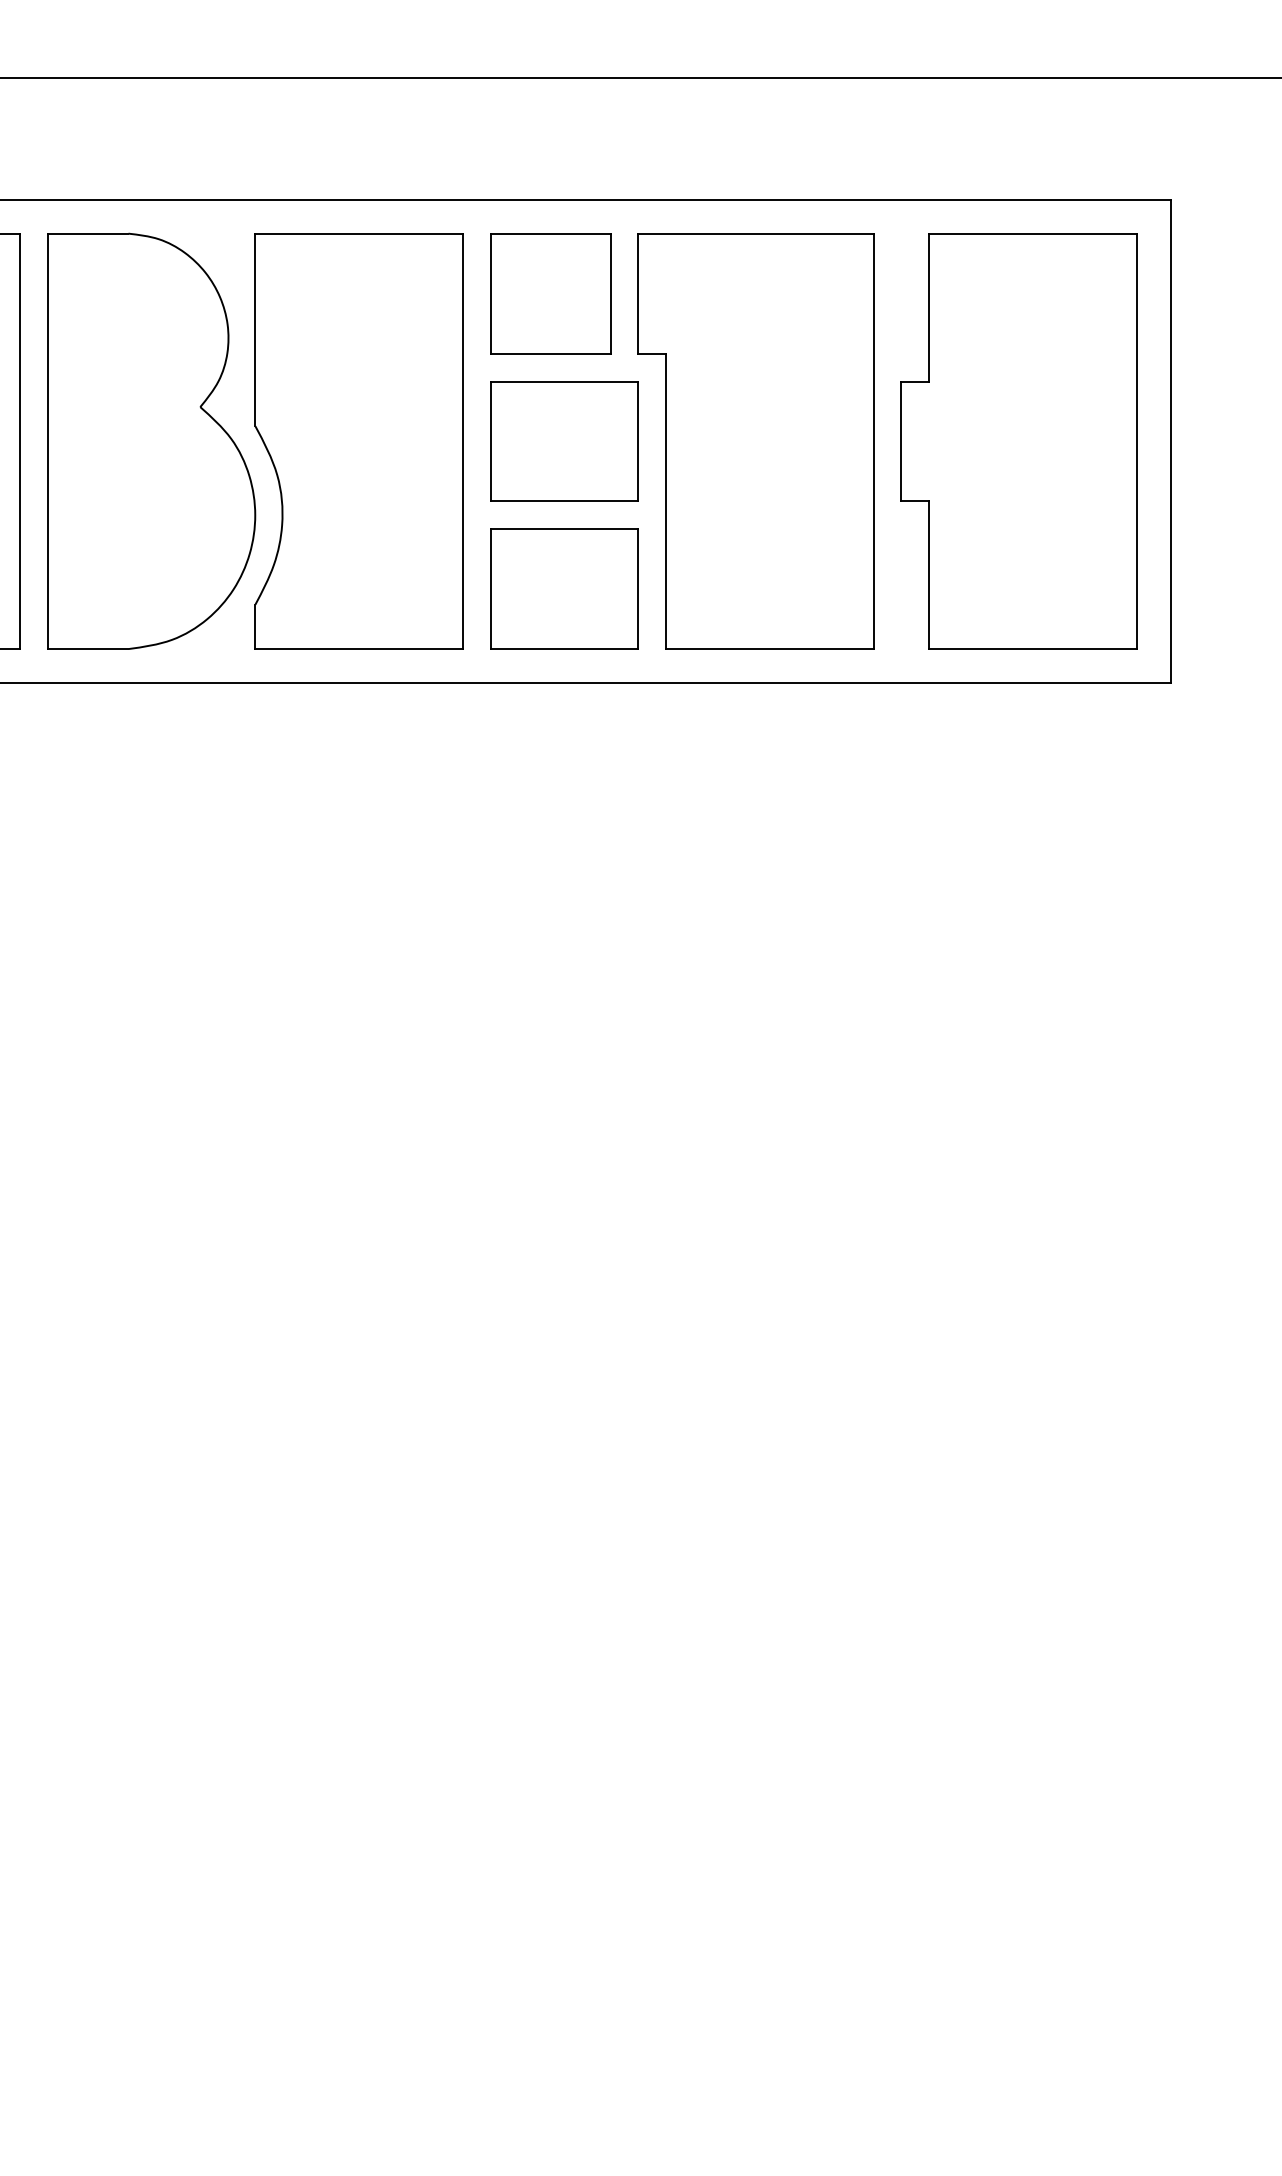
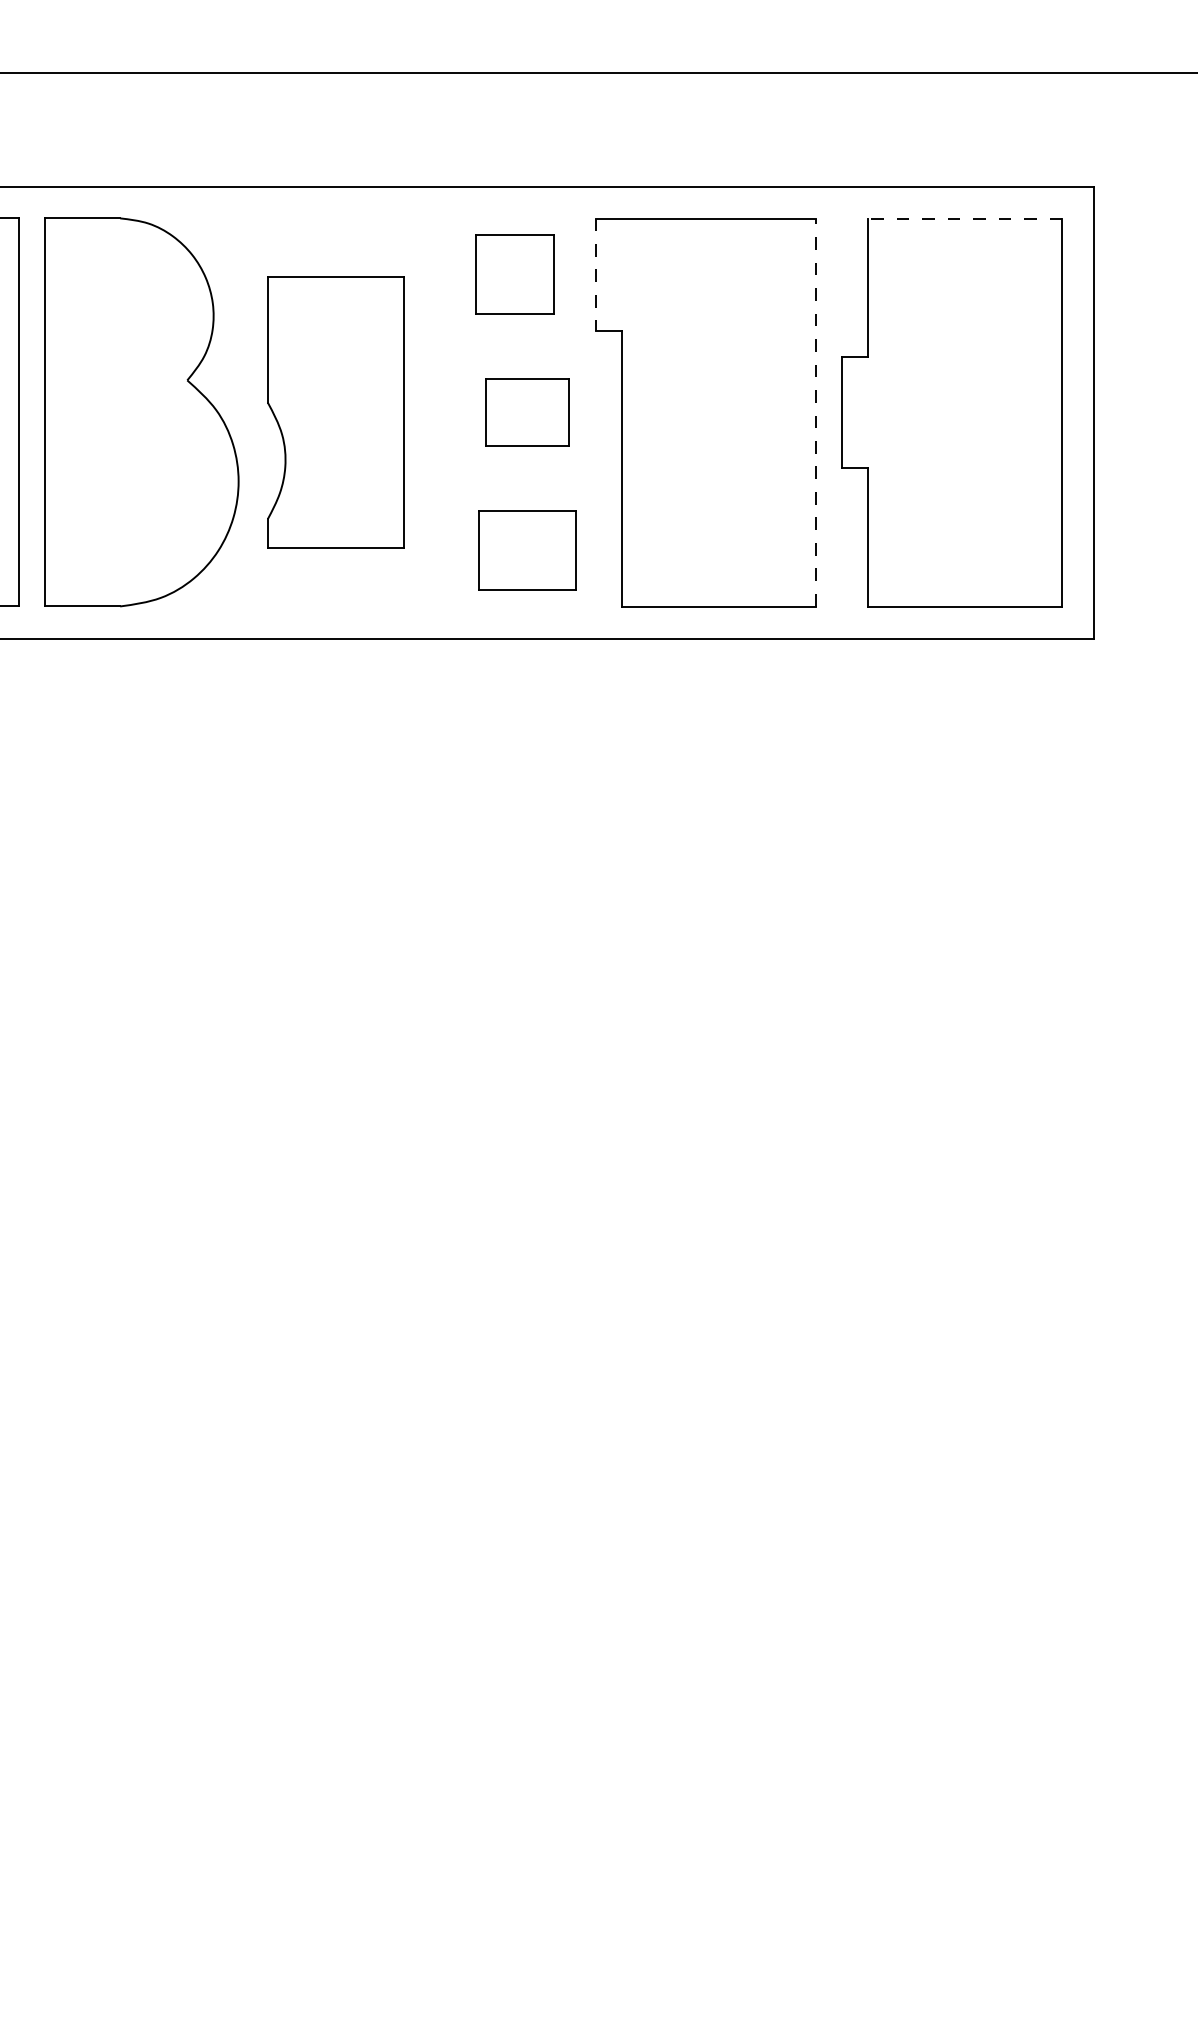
line: (1033, 233) -> (965, 218), solid -> dashed
part: (550, 293) -> (514, 274), size x0.7
line: (638, 294) -> (596, 275), solid -> dashed
part: (358, 441) -> (335, 412), size x0.7
part: (564, 441) -> (527, 412), size x0.6
line: (873, 441) -> (816, 412), solid -> dashed
part: (564, 588) -> (527, 549), size x0.7

